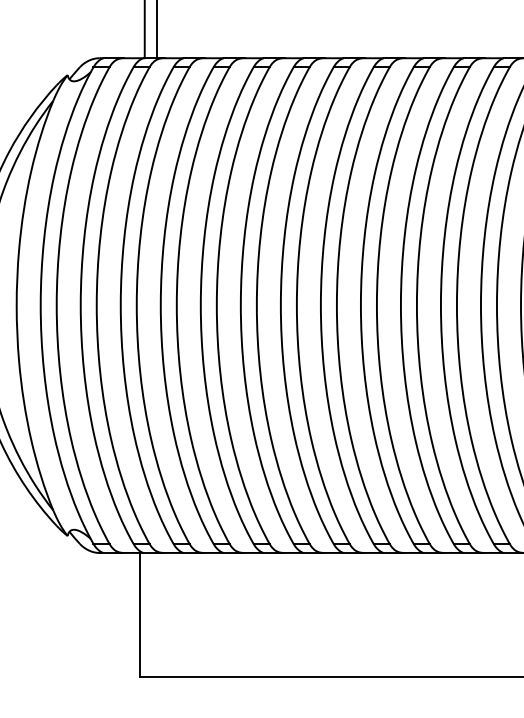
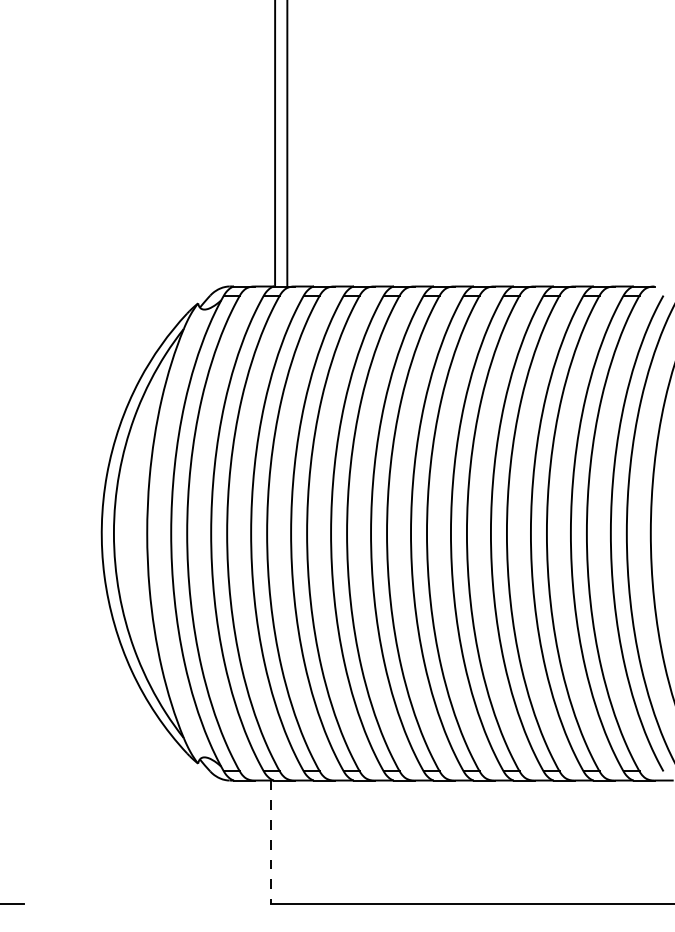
line: (140, 615) -> (270, 842), solid -> dashed

